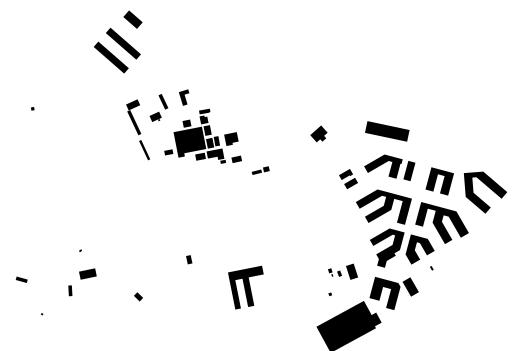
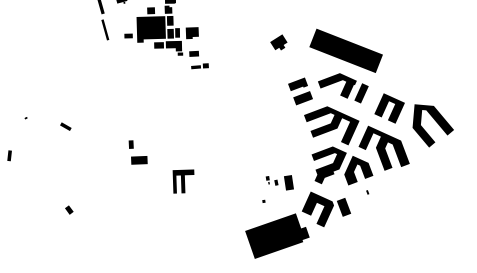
part: (387, 131) -> (346, 51), size x1.67
part: (260, 170) -> (199, 66), moved
part: (348, 178) -> (300, 90), size x1.43
part: (121, 252) -> (65, 126), added
part: (87, 273) -> (139, 159), moved
part: (245, 287) -> (181, 180), size x0.62
part: (138, 296) -> (69, 209), moved

